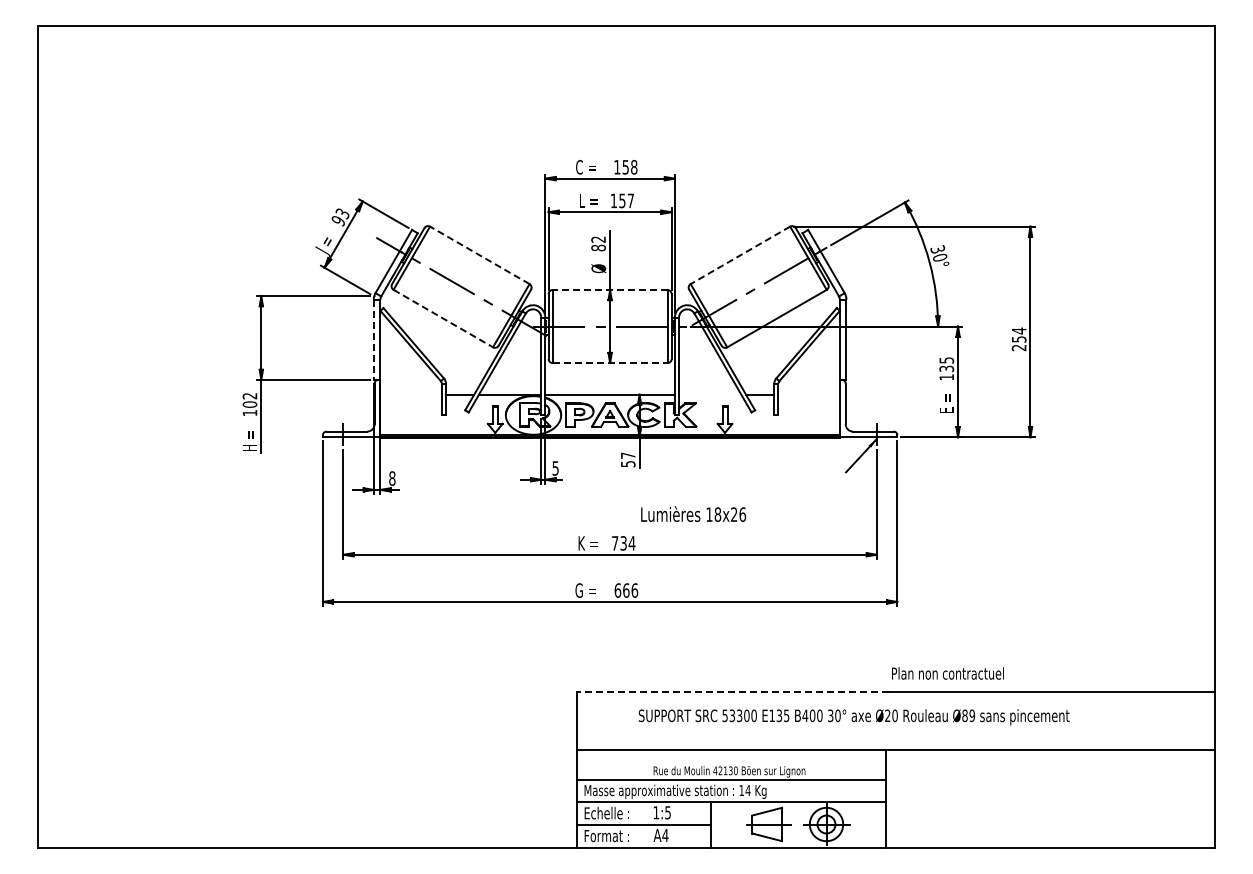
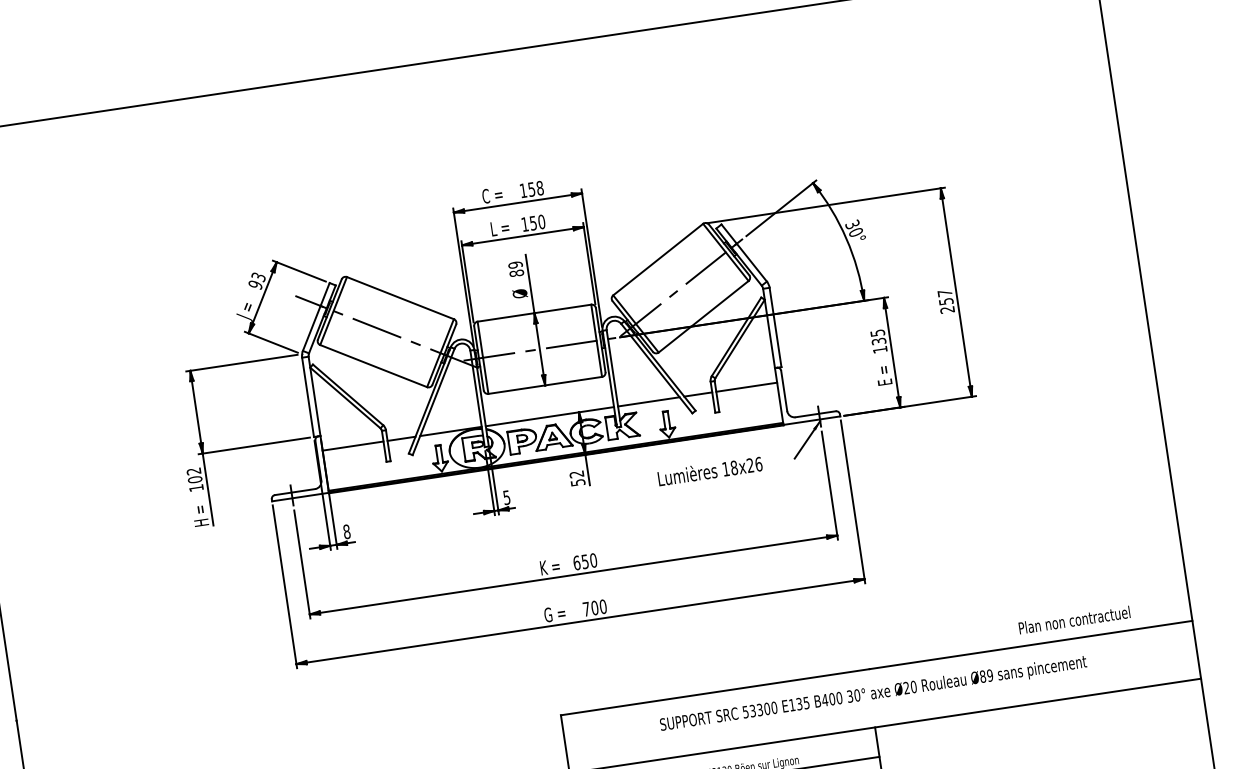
text: (630, 200) -> (541, 221), 157 -> 150
text: (598, 239) -> (515, 264), 82 -> 89
line: (479, 255) -> (400, 298), dashed -> solid
line: (740, 255) -> (658, 259), dashed -> solid
line: (609, 290) -> (533, 313), dashed -> solid
line: (443, 318) -> (373, 365), dashed -> solid
text: (1019, 330) -> (945, 292), 254 -> 257
line: (373, 340) -> (307, 398), dashed -> solid
line: (610, 363) -> (545, 385), dashed -> solid
line: (410, 394) -> (352, 446), added
line: (710, 394) -> (649, 401), added
line: (808, 394) -> (746, 387), added
text: (627, 455) -> (576, 474), 57 -> 52
text: (693, 513) -> (709, 470), moved
text: (623, 543) -> (585, 561), 734 -> 650
text: (626, 590) -> (595, 607), 666 -> 700
text: (947, 673) -> (1074, 620), moved
line: (732, 691) -> (714, 692), dashed -> solid
text: (853, 717) -> (872, 694), moved

